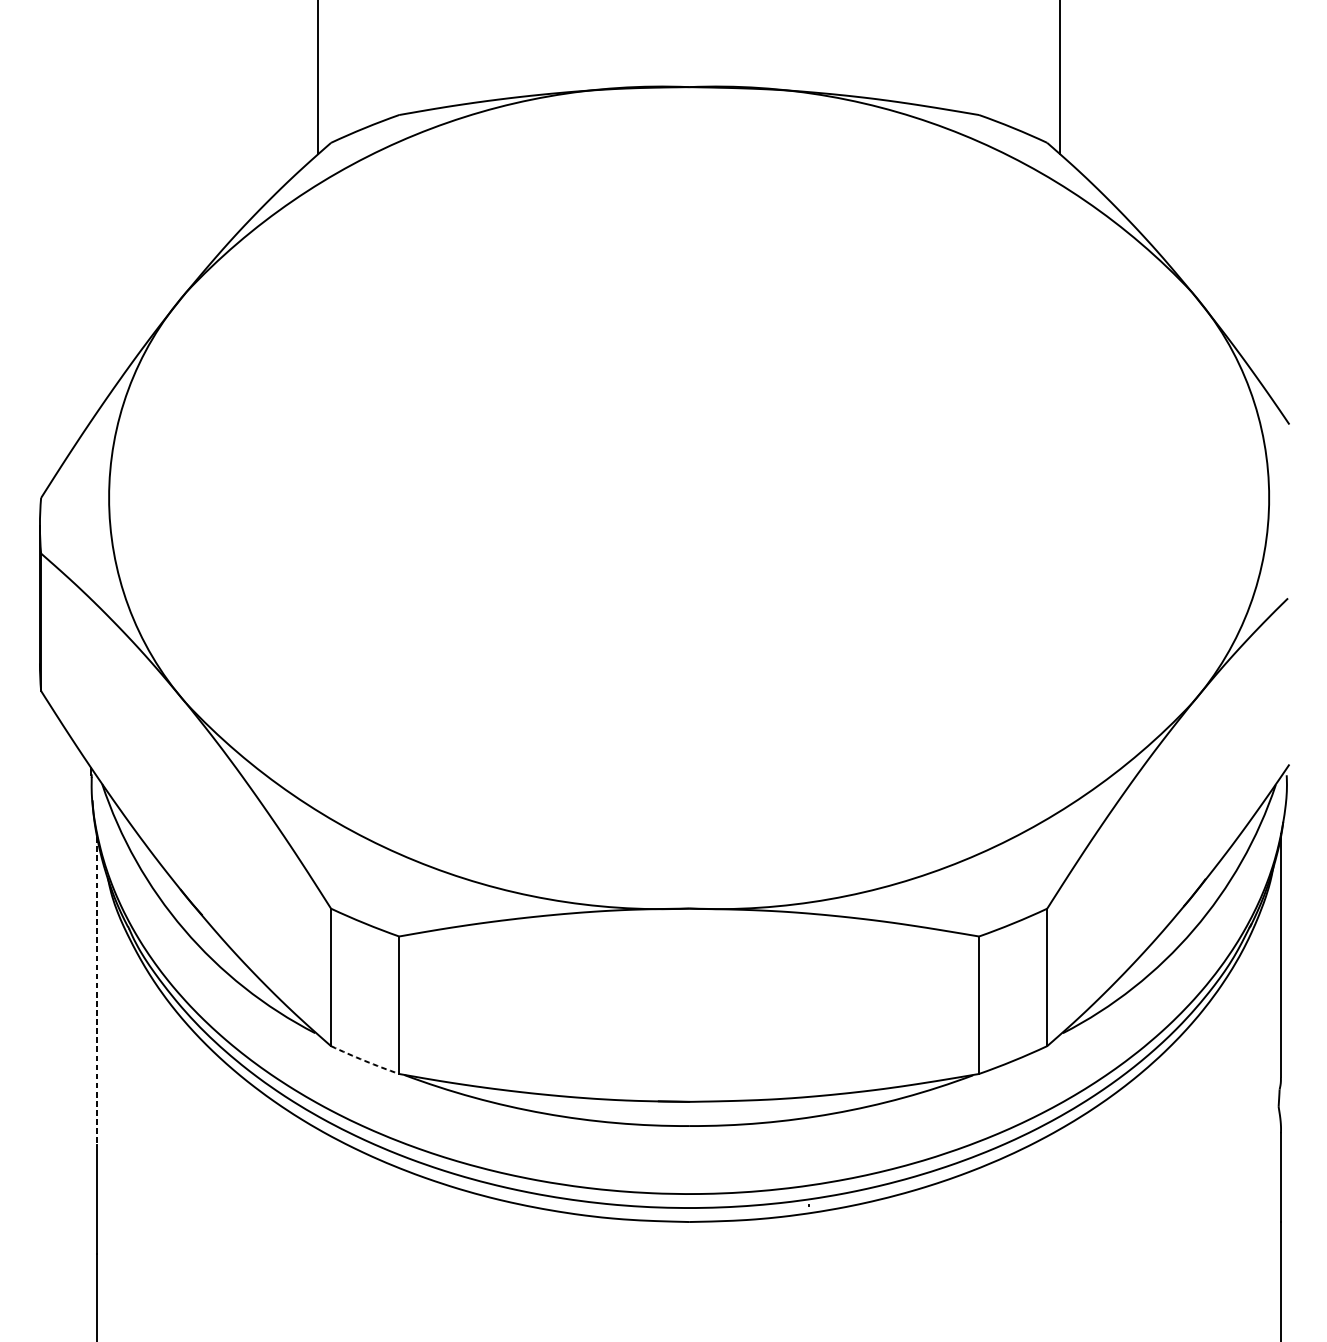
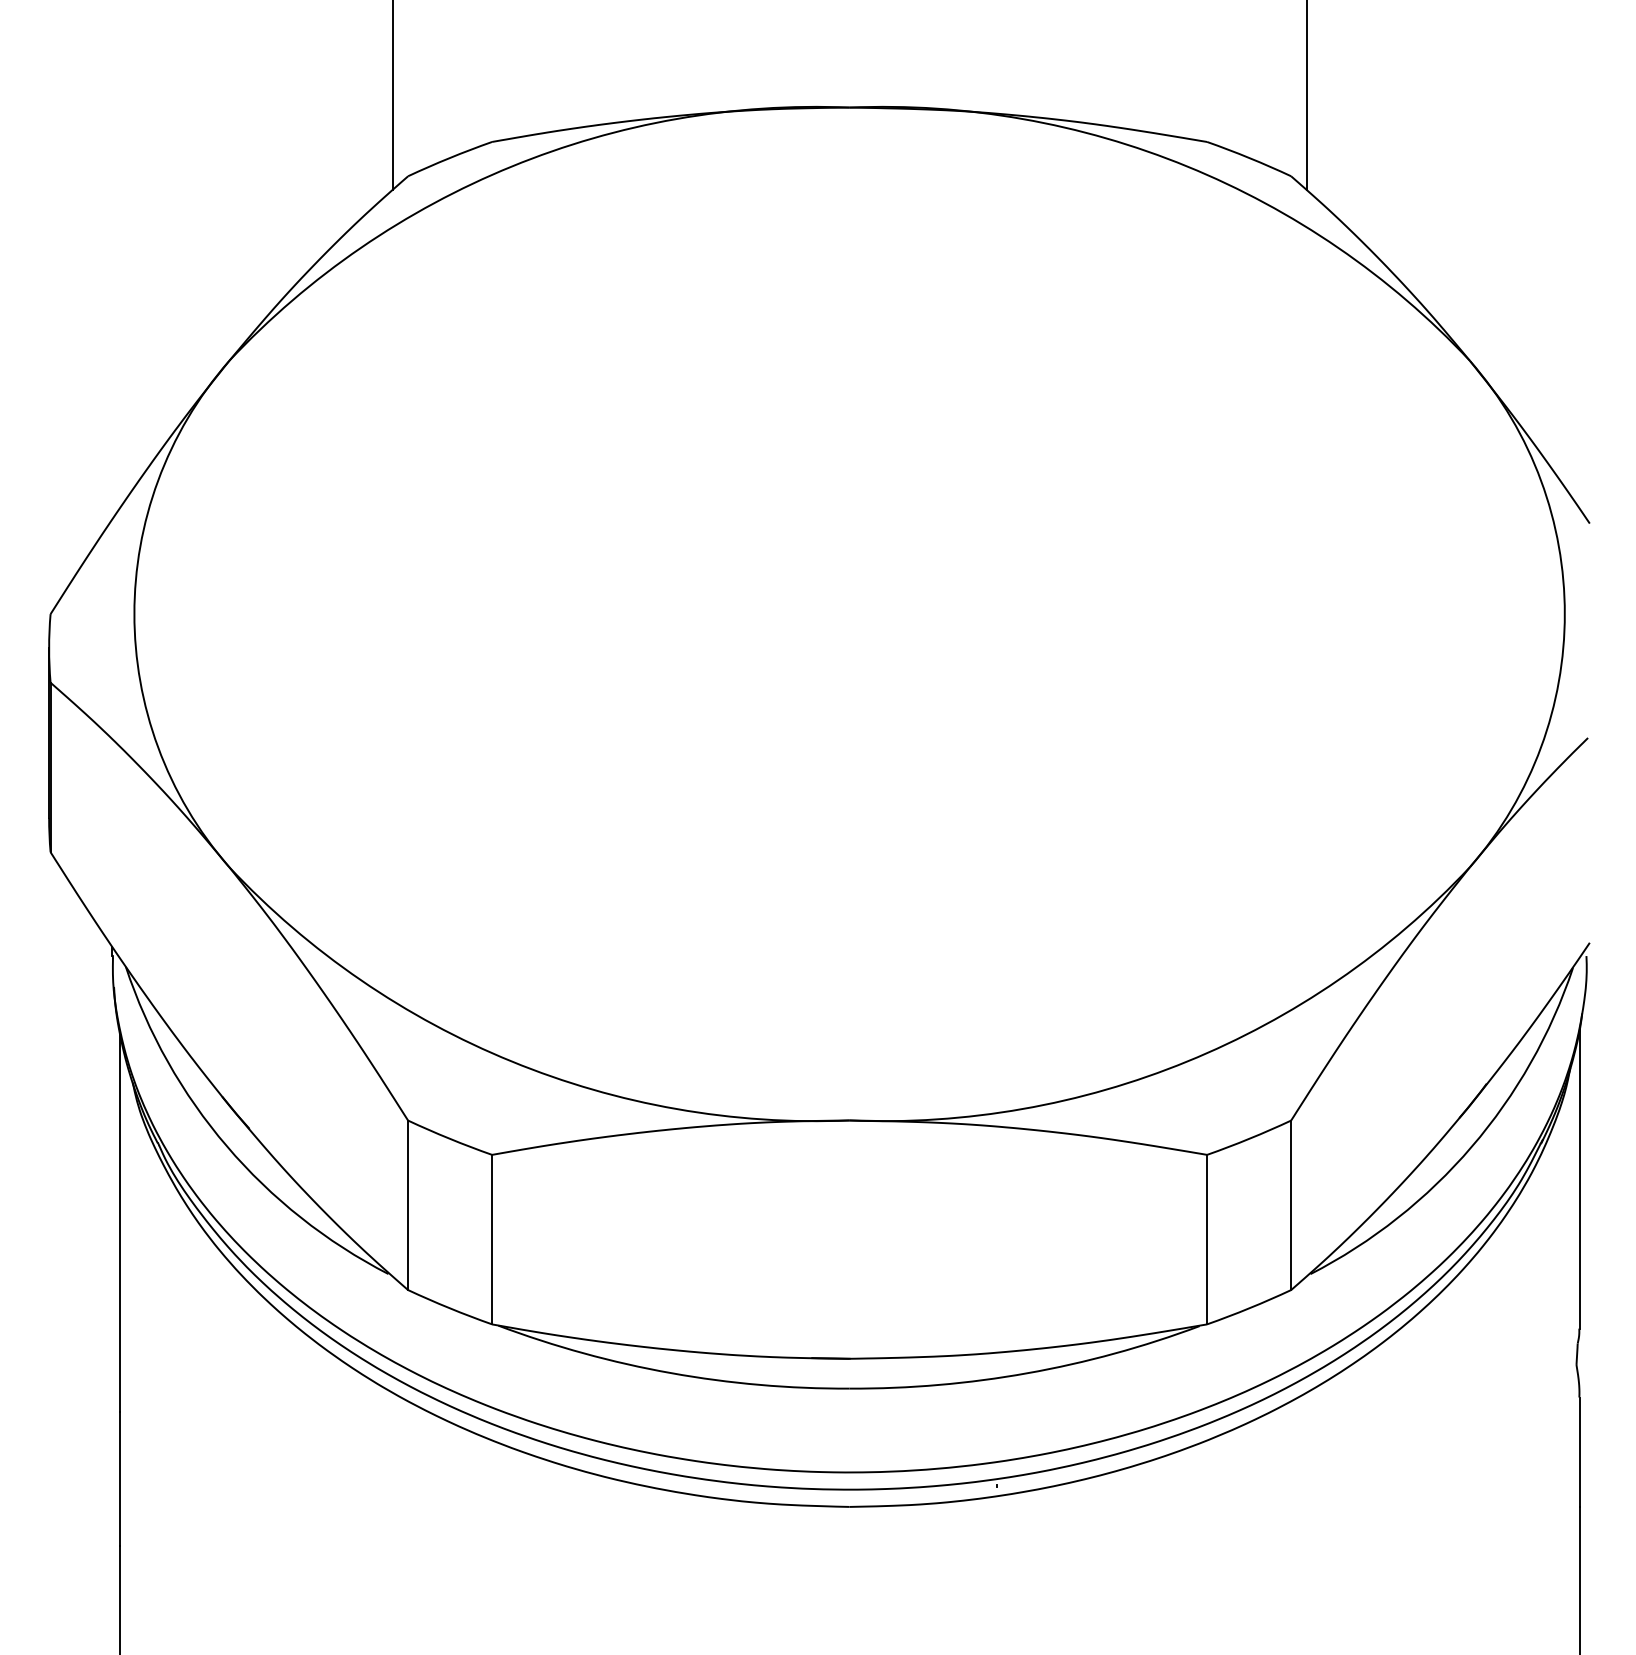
line: (97, 991) -> (119, 1222), dashed -> solid
arc: (364, 1061) -> (449, 1308), dashed -> solid

